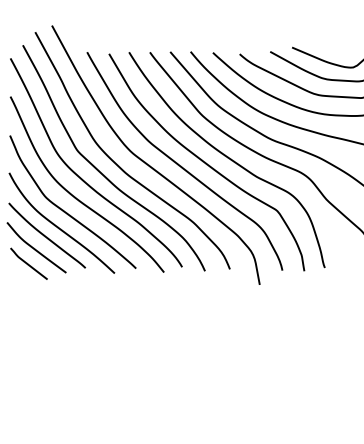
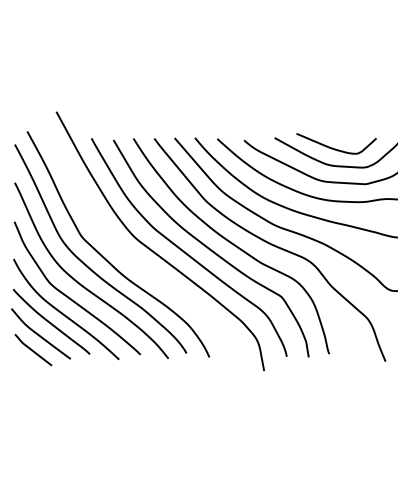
curve: (118, 164) -> (122, 250), removed

